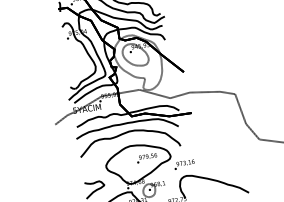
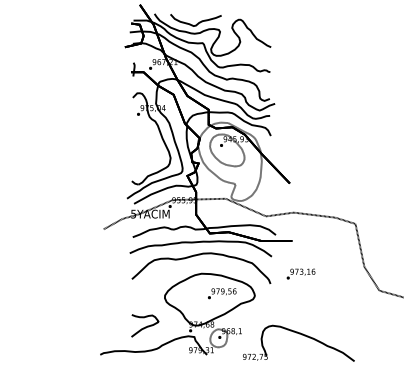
text: (184, 164) -> (300, 273), moved

